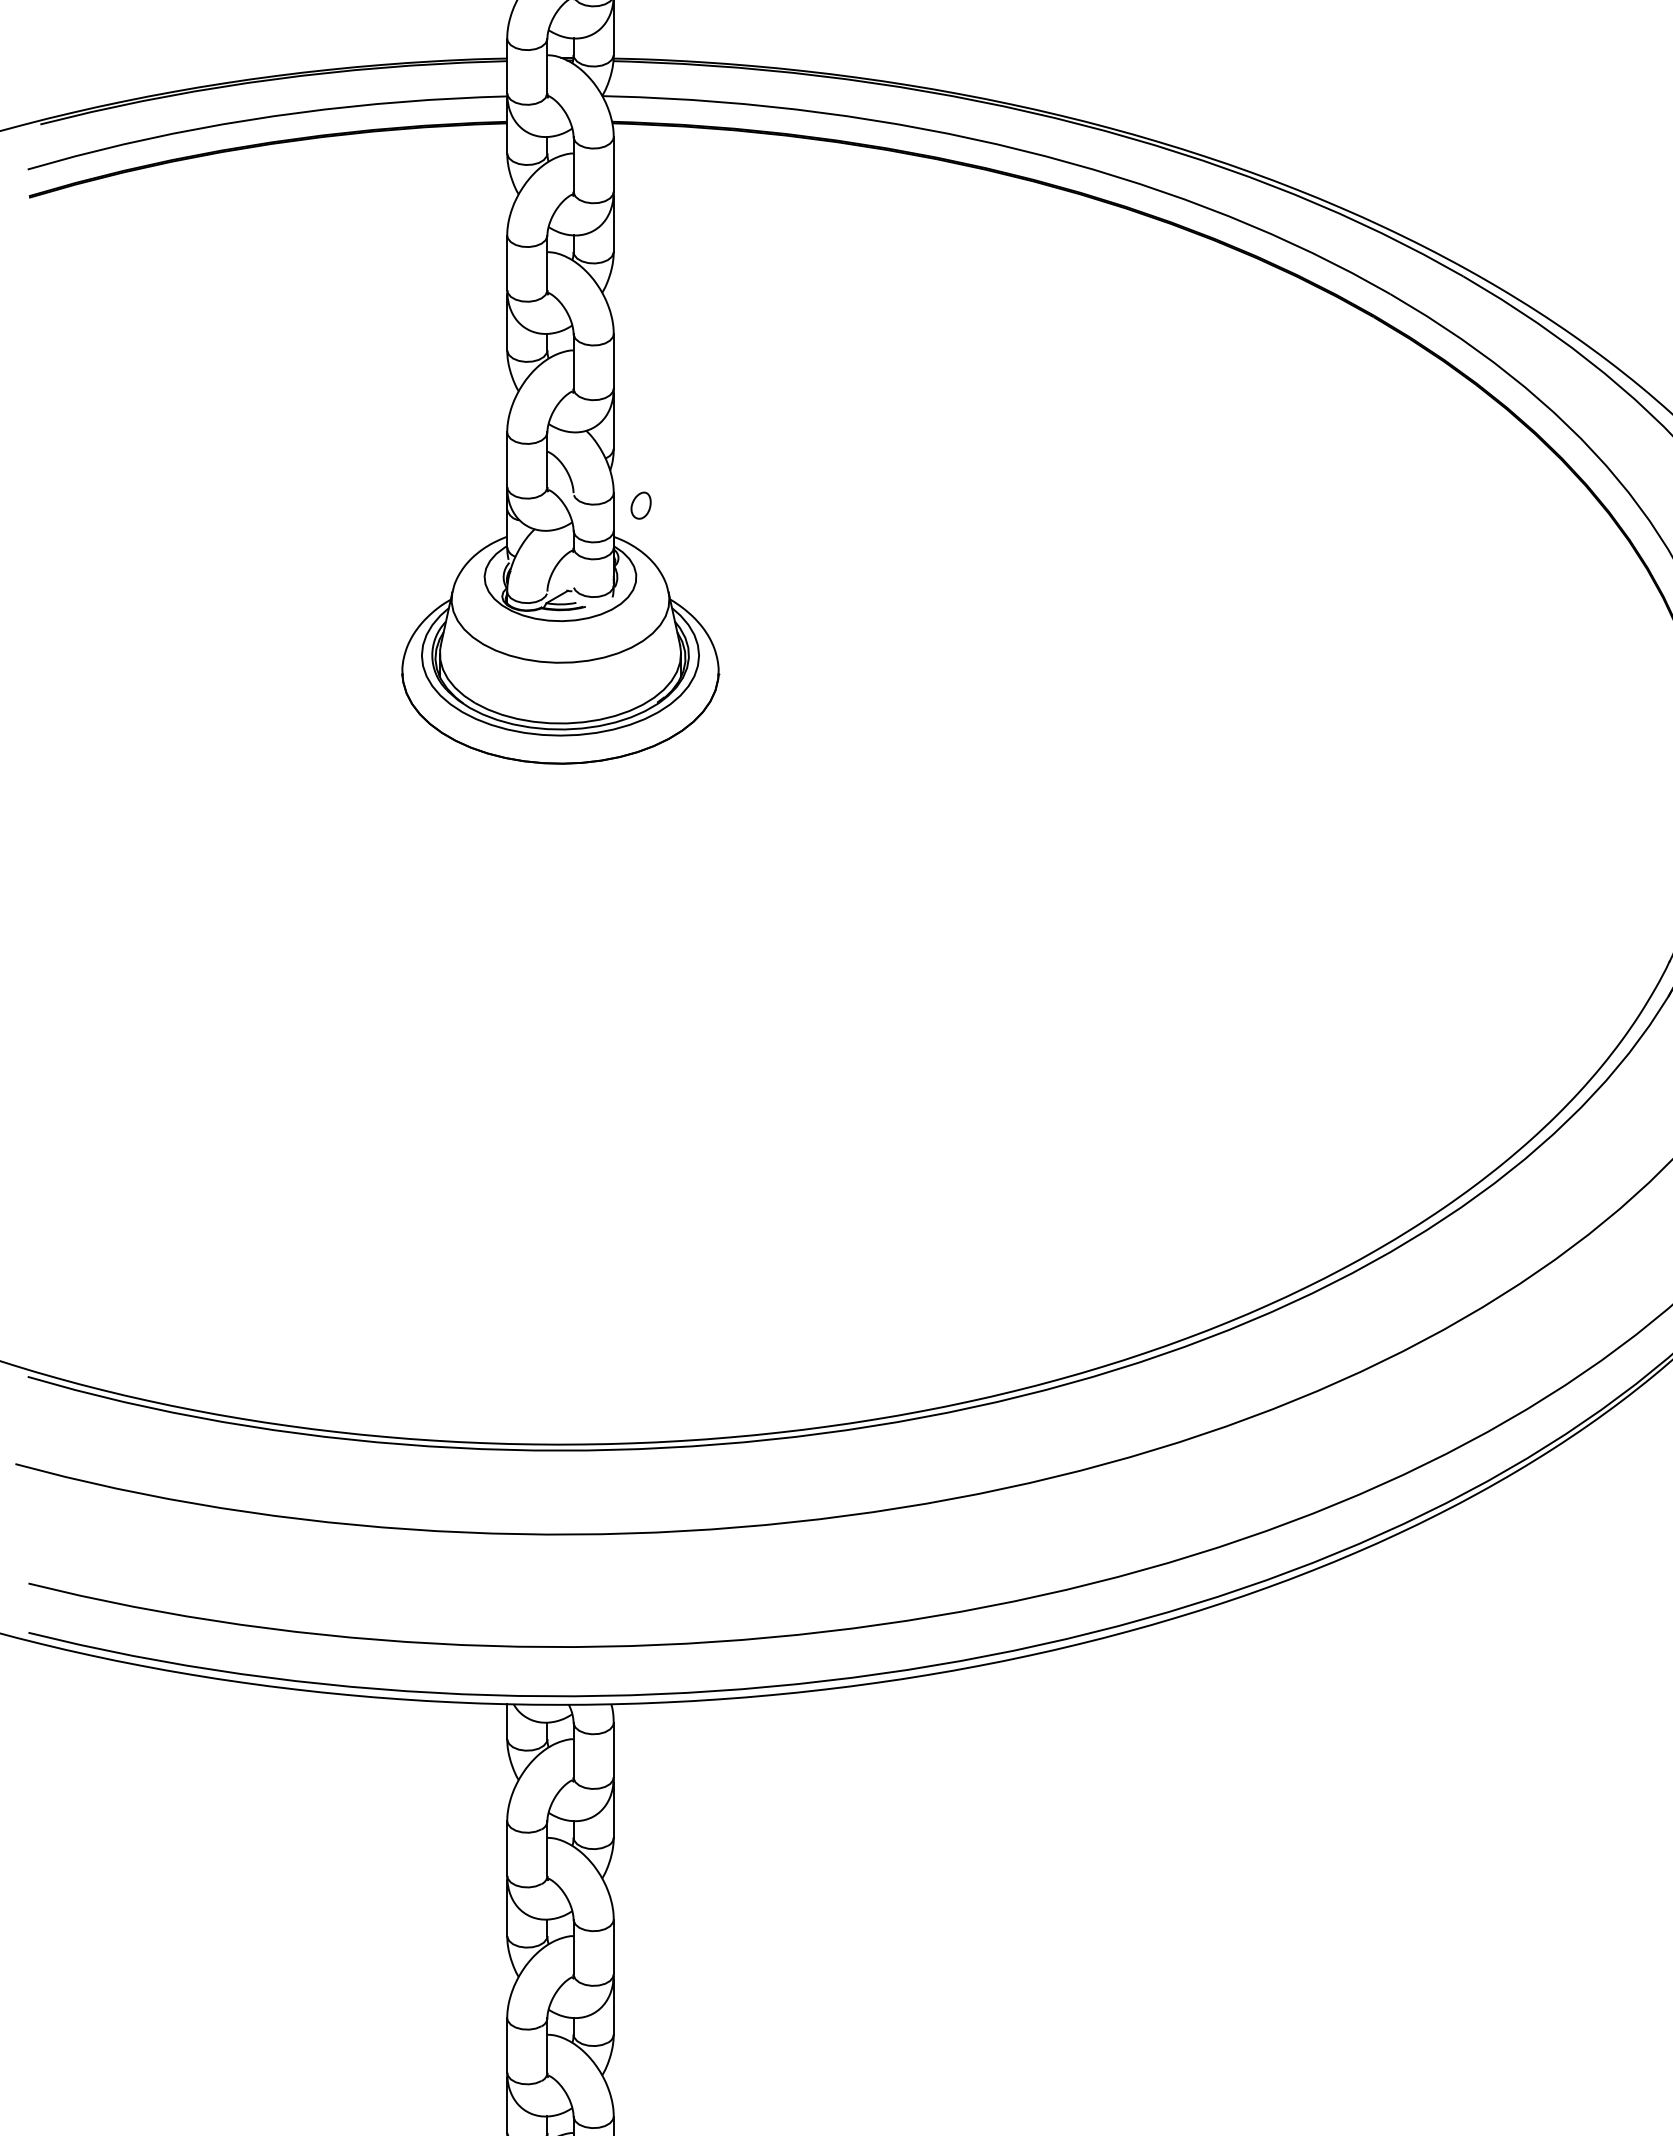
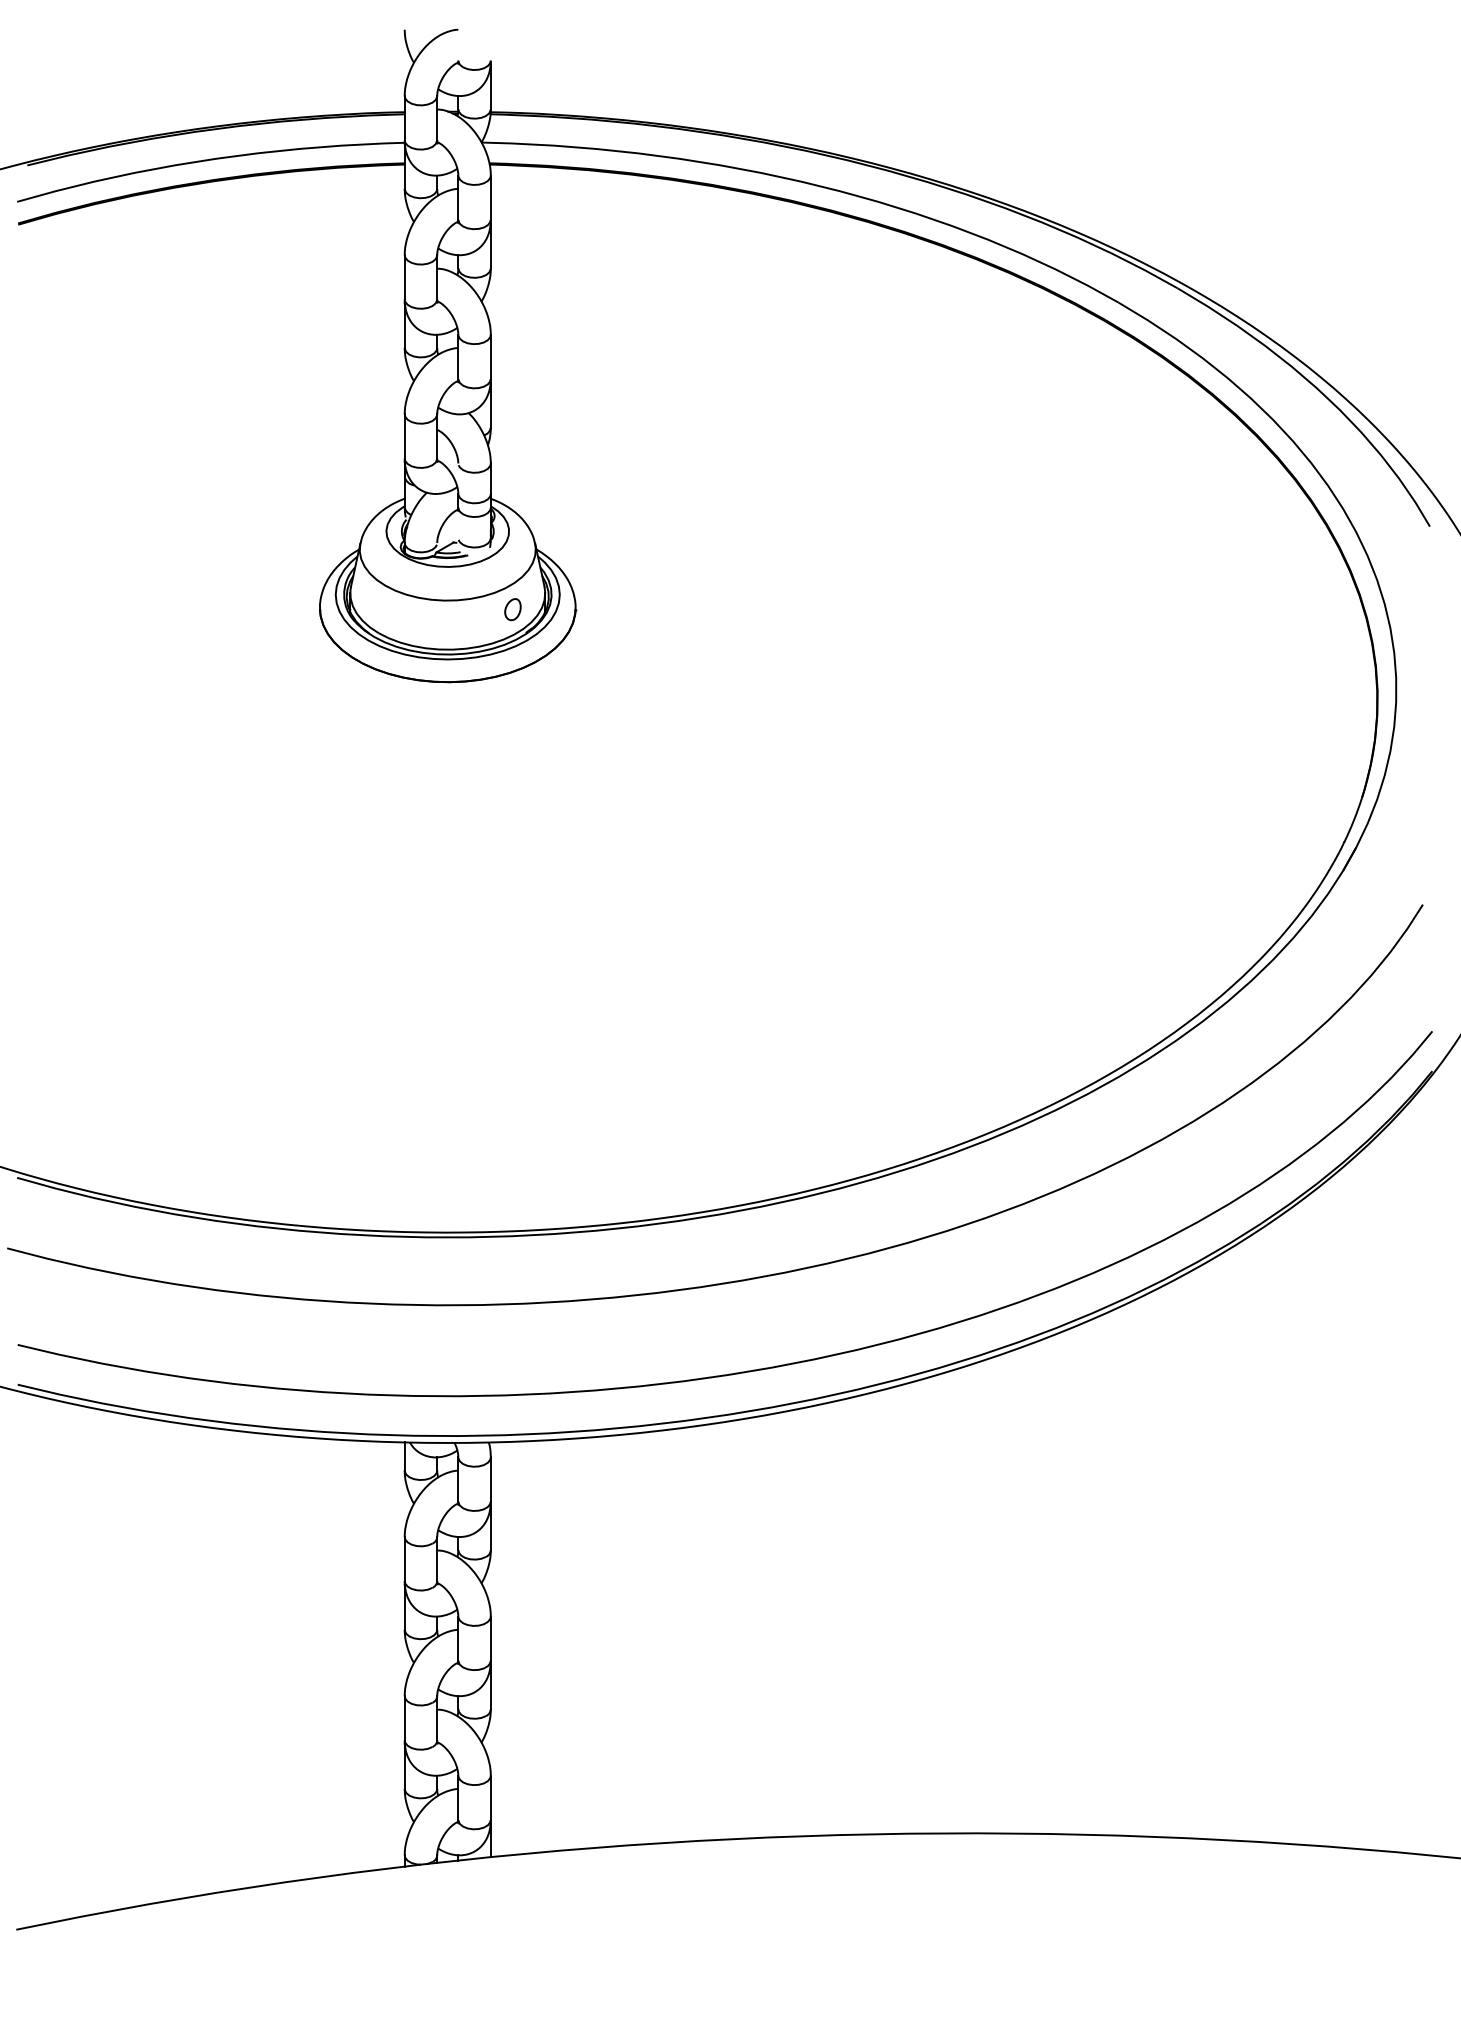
part: (640, 505) -> (512, 609), moved

